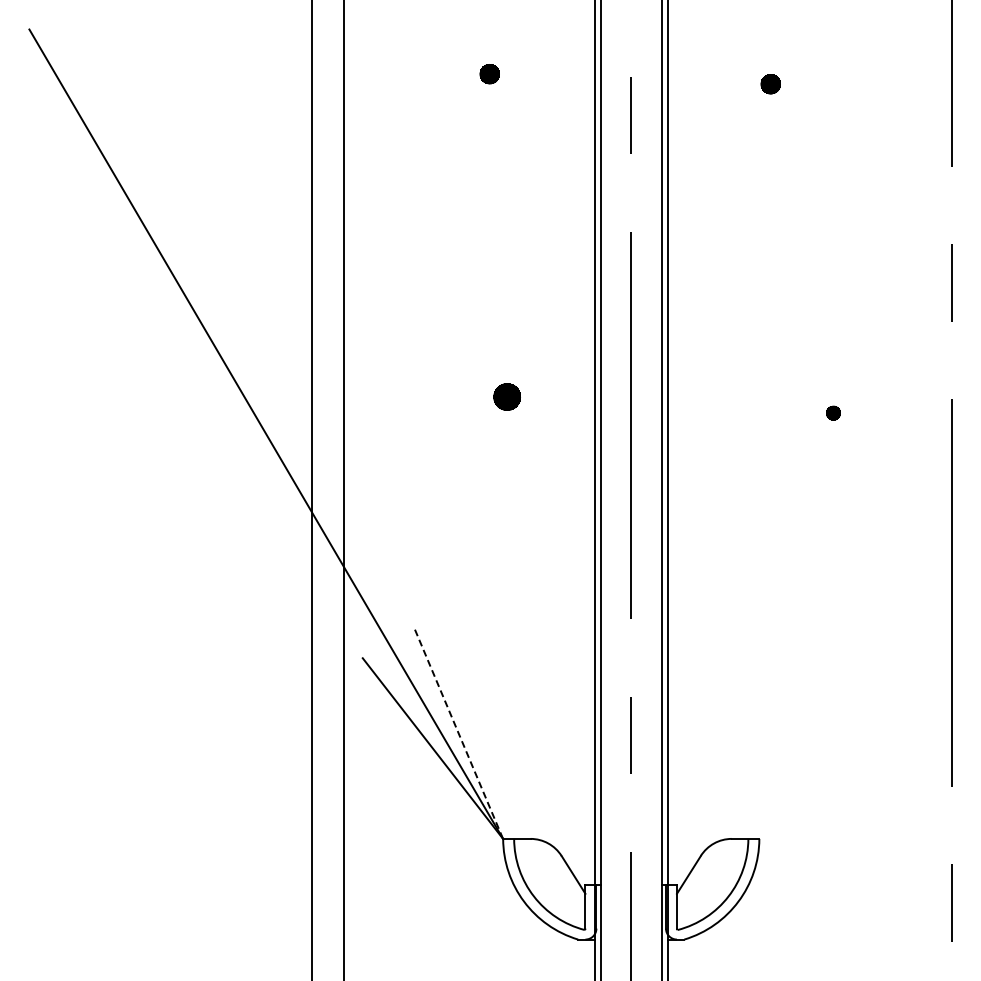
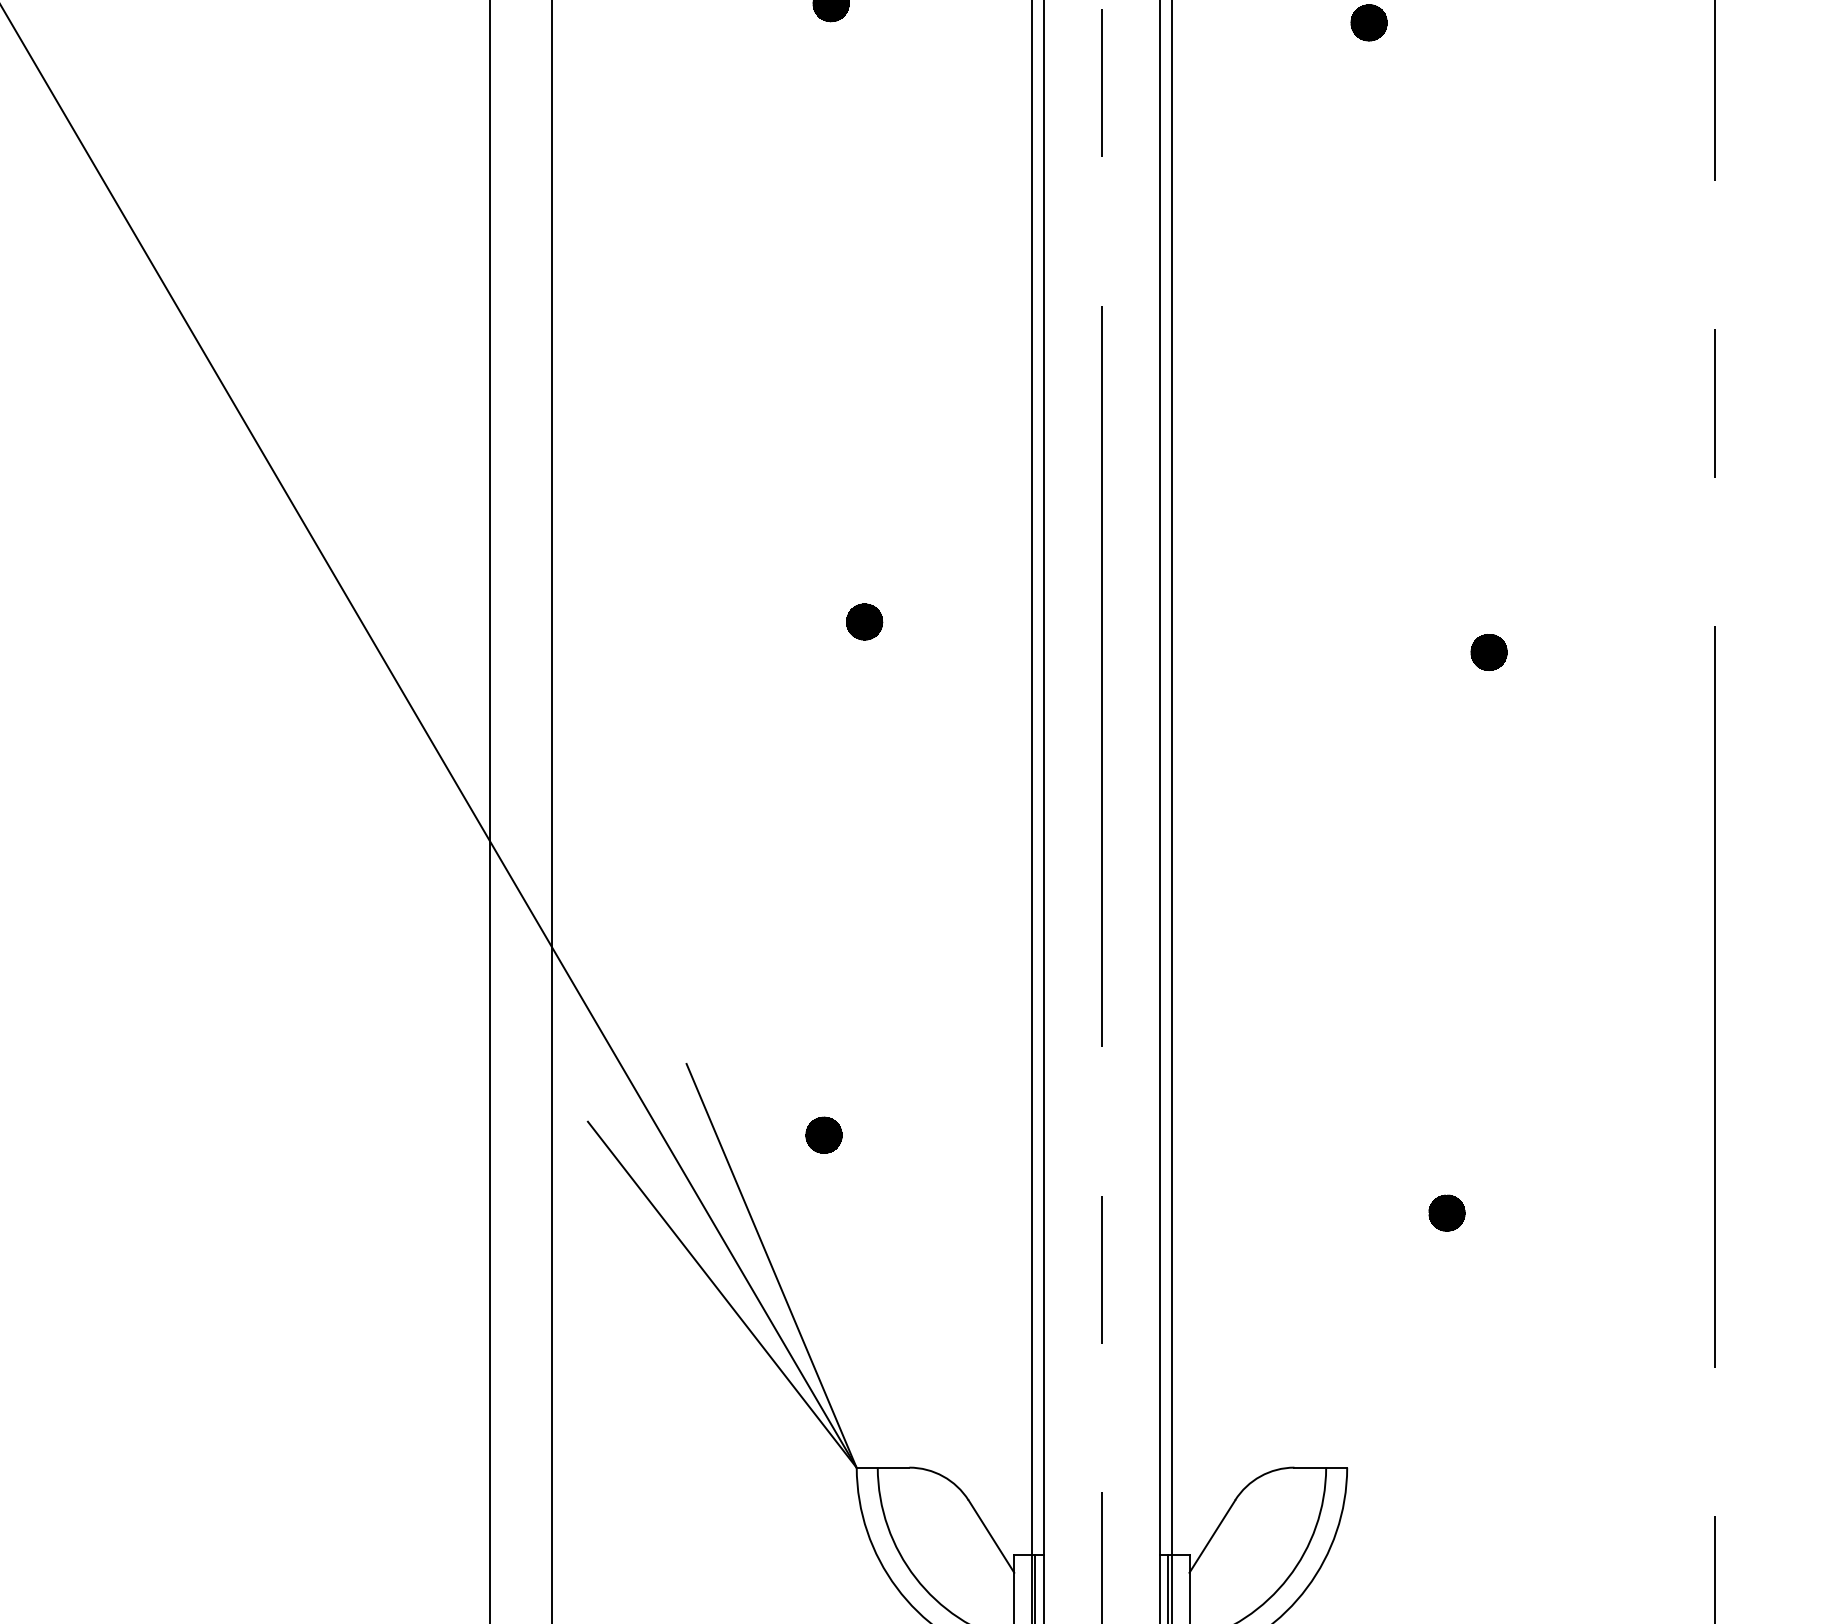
part: (507, 397) -> (865, 622), size x0.71
part: (833, 413) -> (1489, 653), size x1.43
part: (485, 665) -> (822, 1135), added
part: (811, 705) -> (1447, 1212), added
line: (458, 733) -> (771, 1265), dashed -> solid

